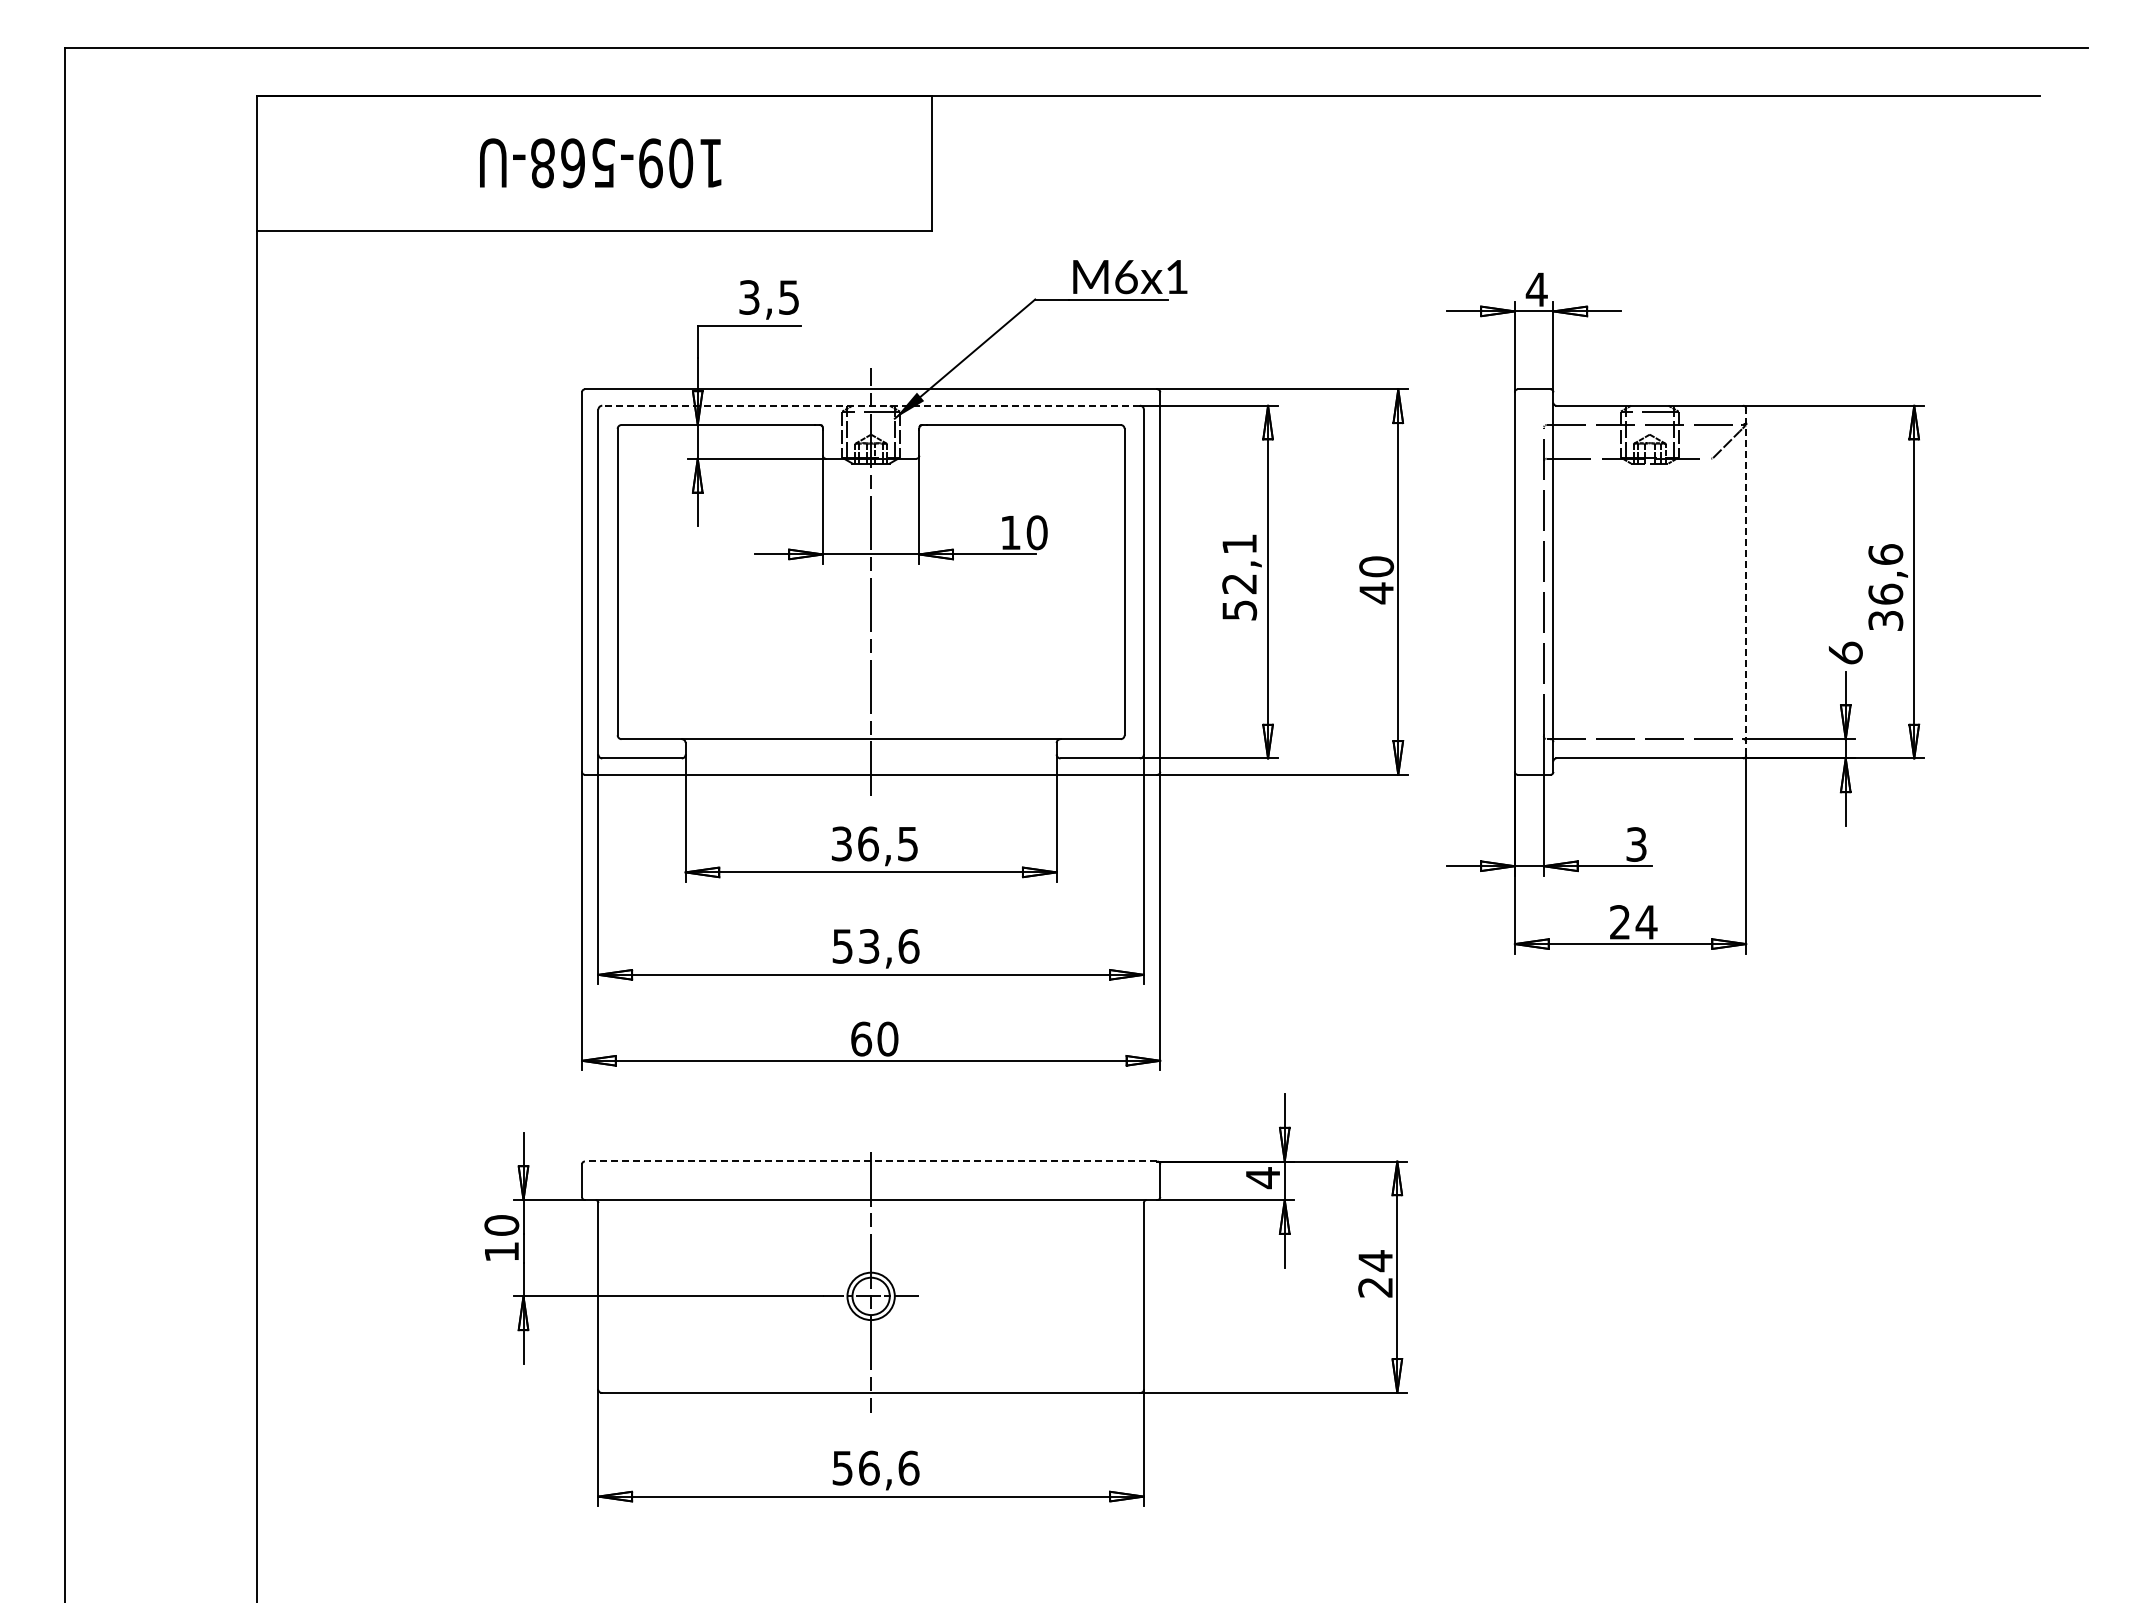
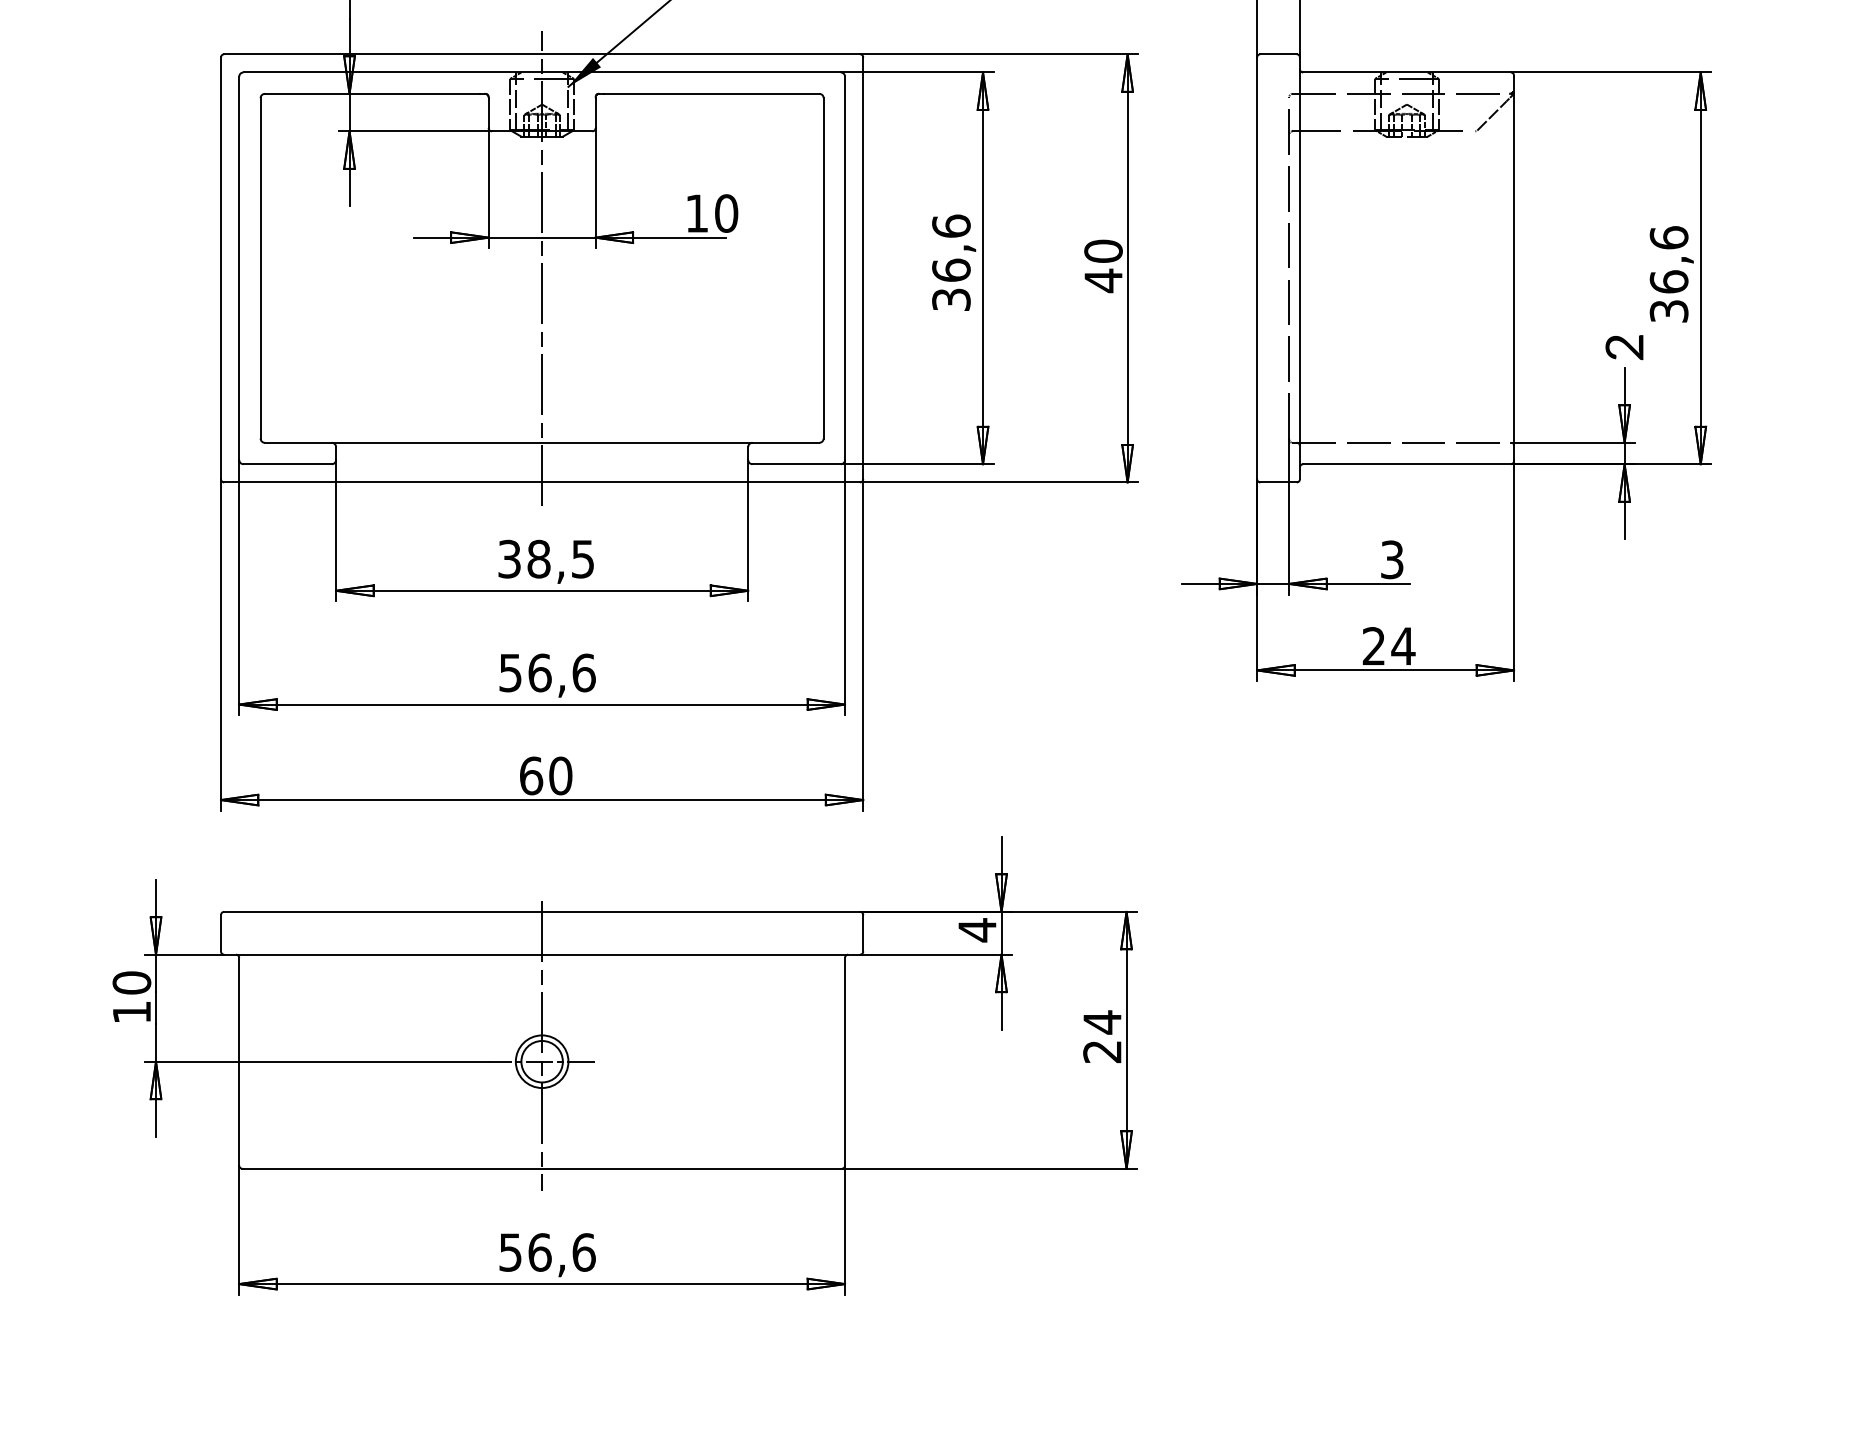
line: (871, 405) -> (542, 72), dashed -> solid
text: (1239, 576) -> (951, 262), 52,1 -> 36,6
line: (1746, 582) -> (1514, 268), dashed -> solid
text: (1845, 652) -> (1624, 346), 6 -> 2
text: (868, 843) -> (539, 558), 36,5 -> 38,5
text: (869, 946) -> (540, 673), 53,6 -> 56,6
line: (870, 1161) -> (541, 911), dashed -> solid

